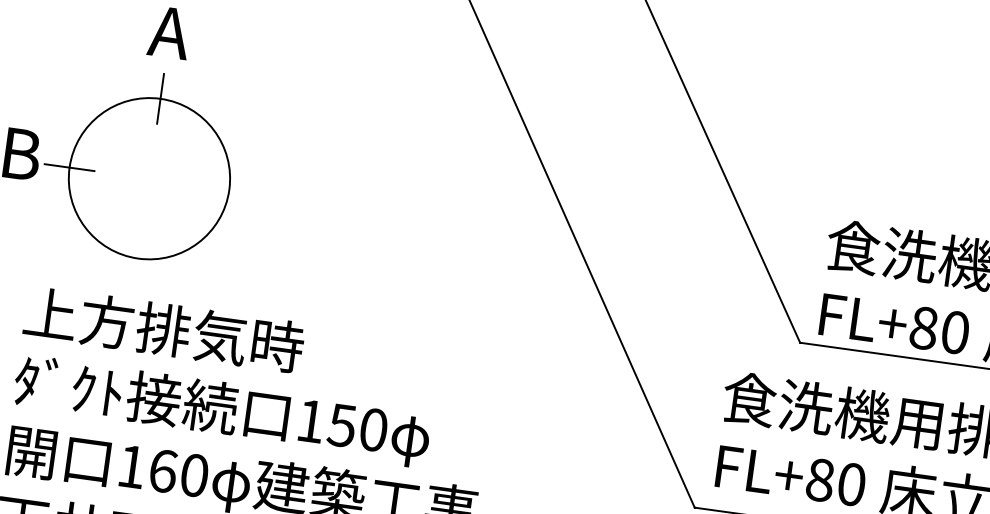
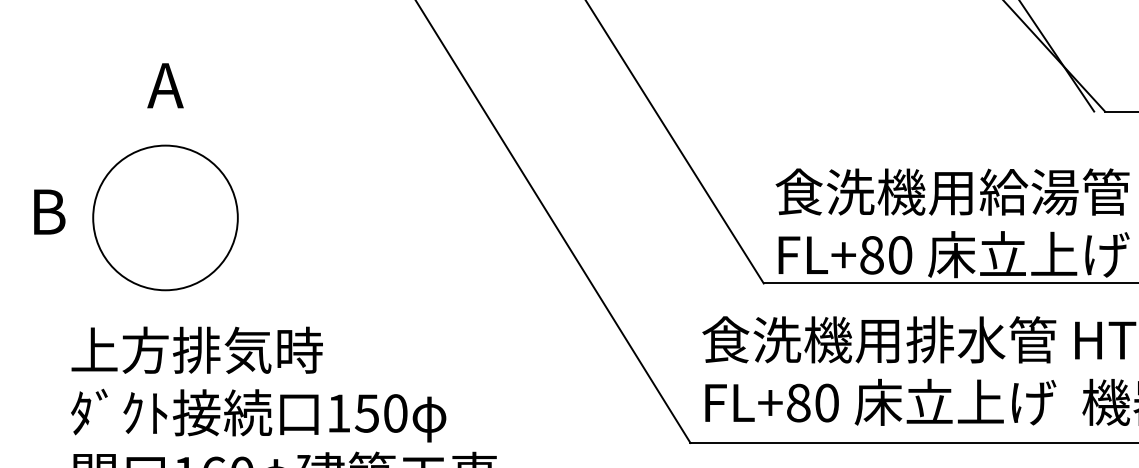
line: (160, 98) -> (165, 145), removed
line: (68, 167) -> (92, 217), removed

